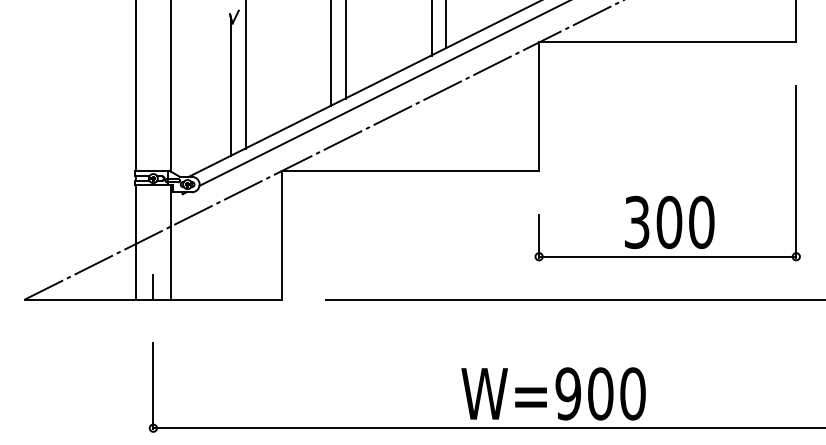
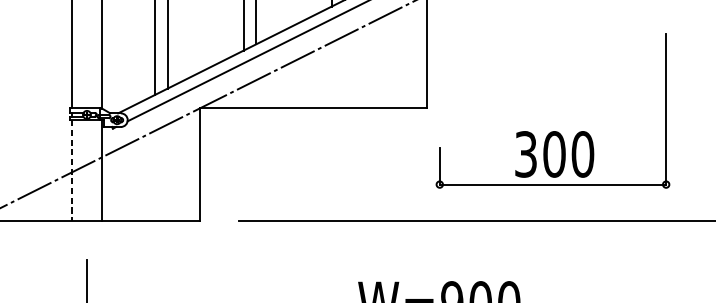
part: (669, 195) -> (554, 130), moved
line: (136, 242) -> (72, 171), solid -> dashed
line: (153, 286) -> (87, 209), removed

